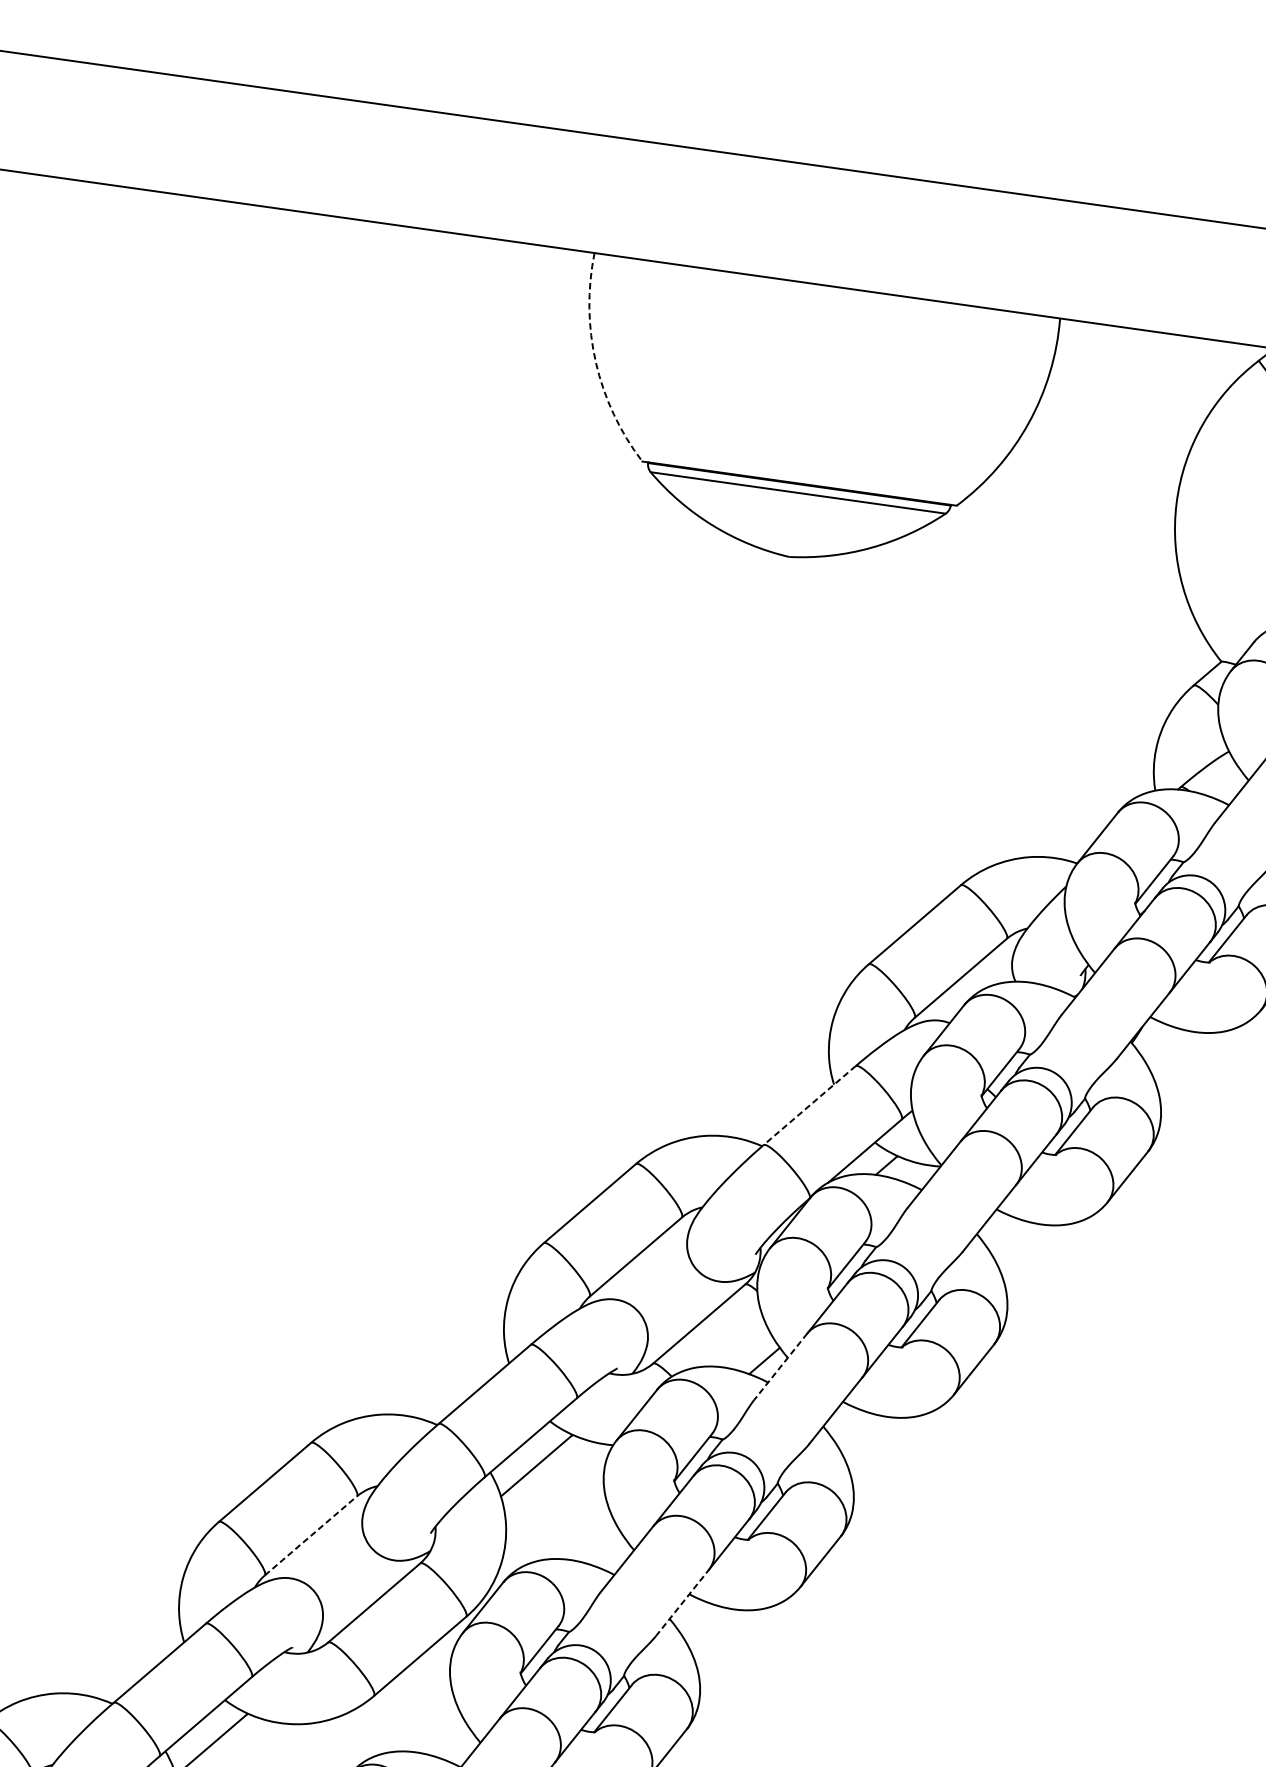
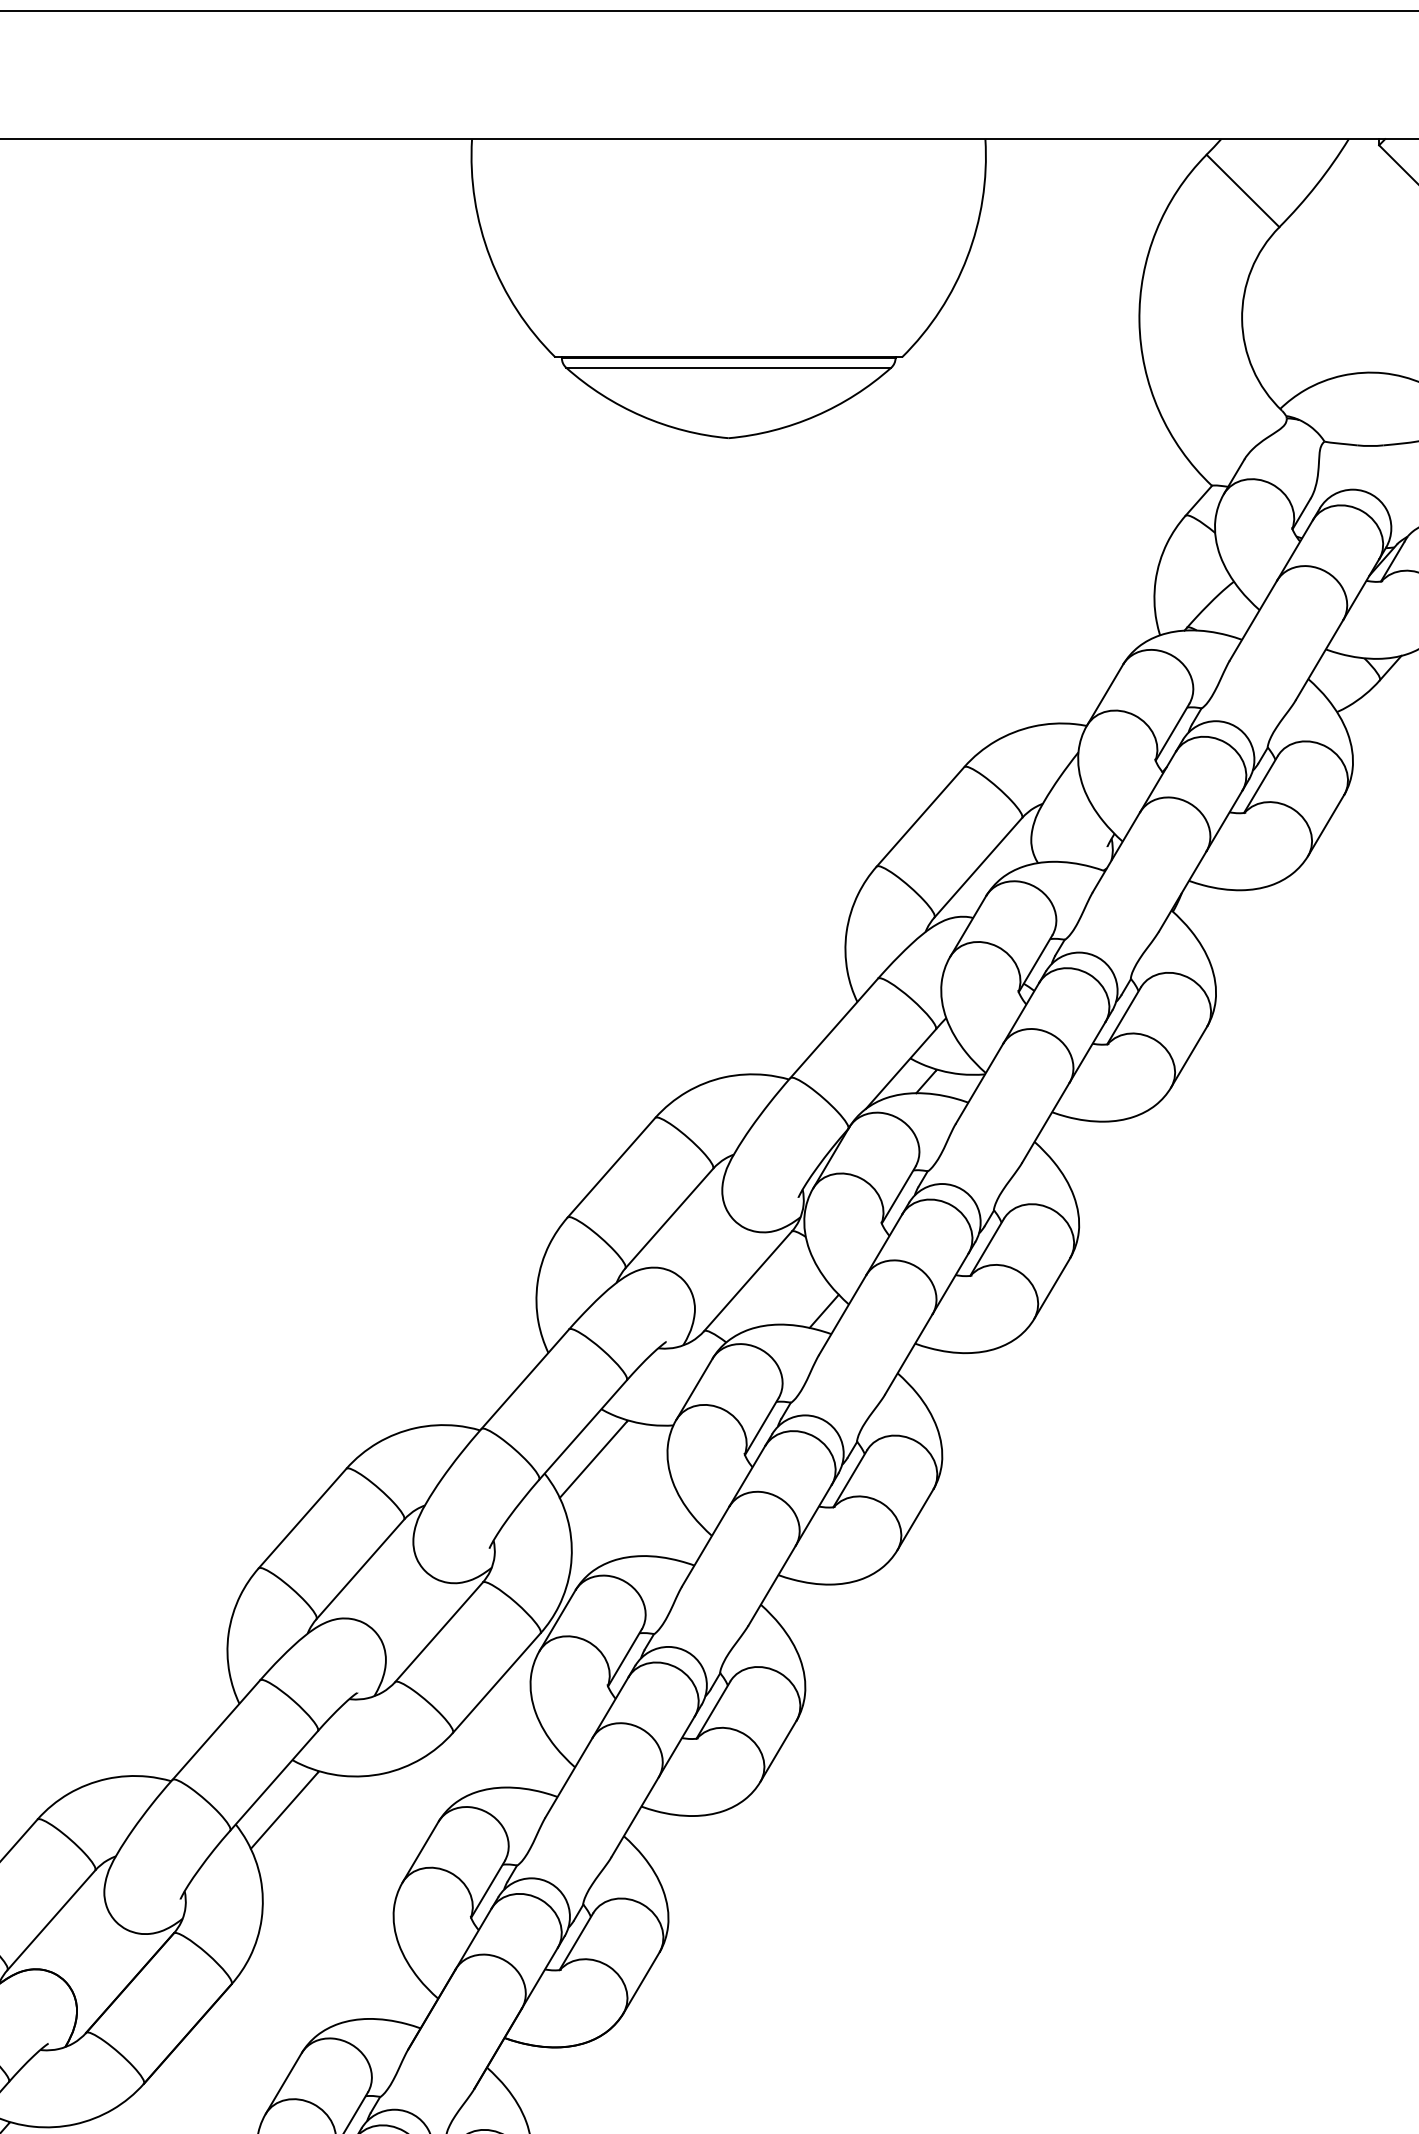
arc: (596, 362) -> (490, 257), dashed -> solid
line: (809, 1105) -> (833, 1028), dashed -> solid
line: (780, 1367) -> (842, 1315), dashed -> solid
line: (311, 1535) -> (360, 1569), dashed -> solid
line: (682, 1602) -> (772, 1585), dashed -> solid

